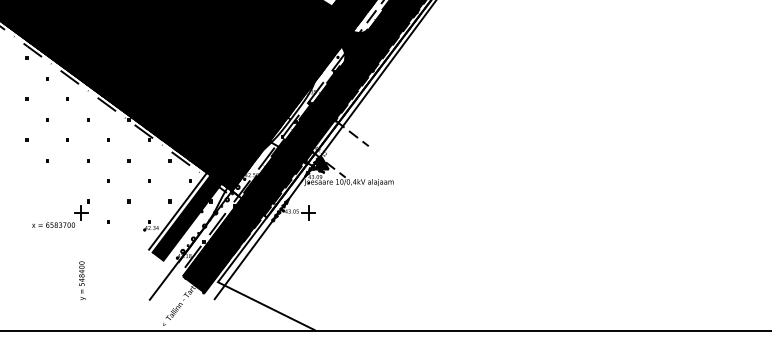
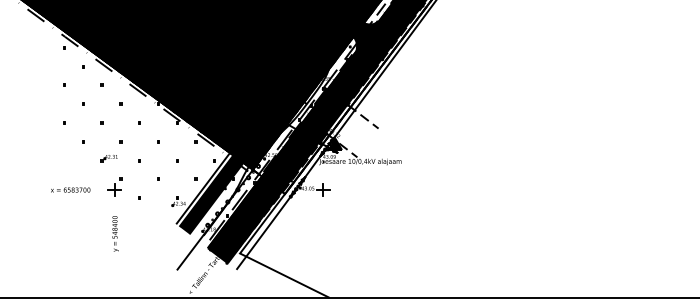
part: (75, 178) -> (109, 158), added
text: (53, 224) -> (70, 189), moved
text: (82, 280) -> (115, 233), moved

